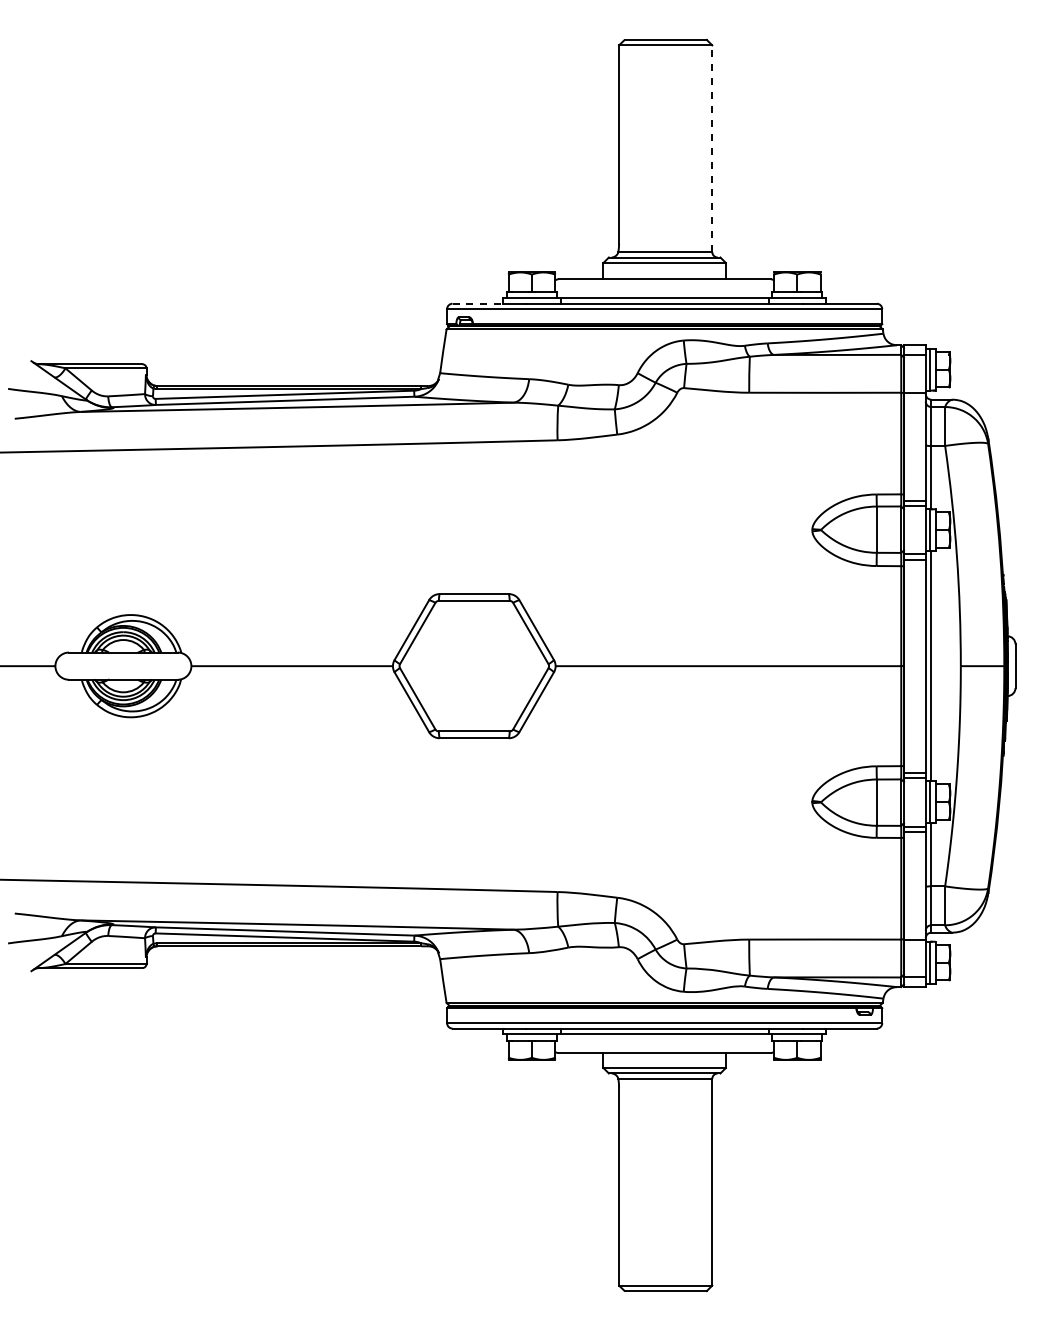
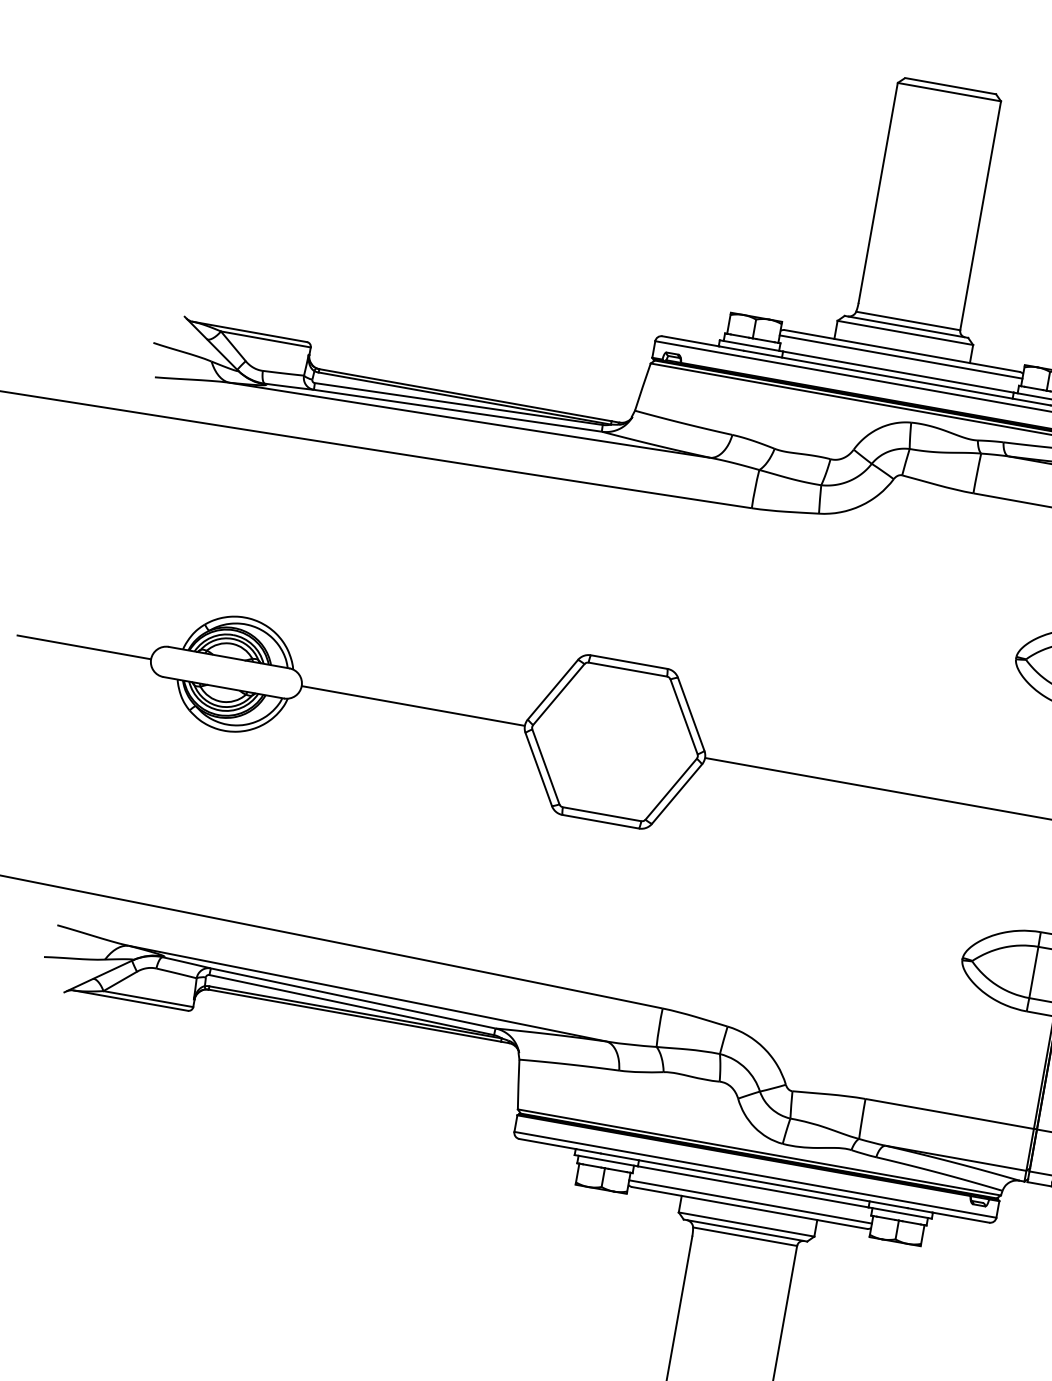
line: (712, 148) -> (980, 215), dashed -> solid
line: (664, 284) -> (900, 356), added
line: (478, 303) -> (691, 341), dashed -> solid
line: (664, 1047) -> (750, 1201), added

